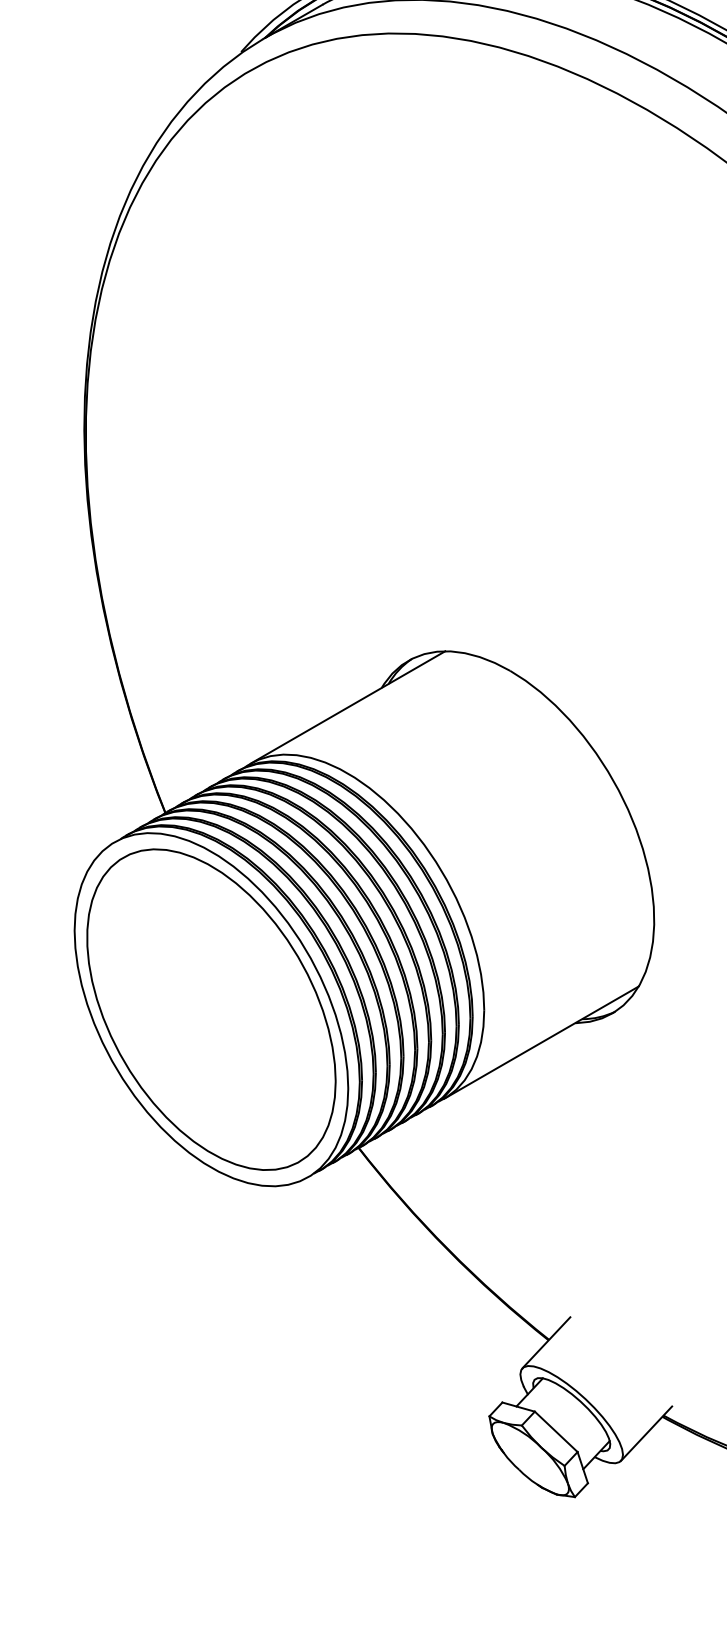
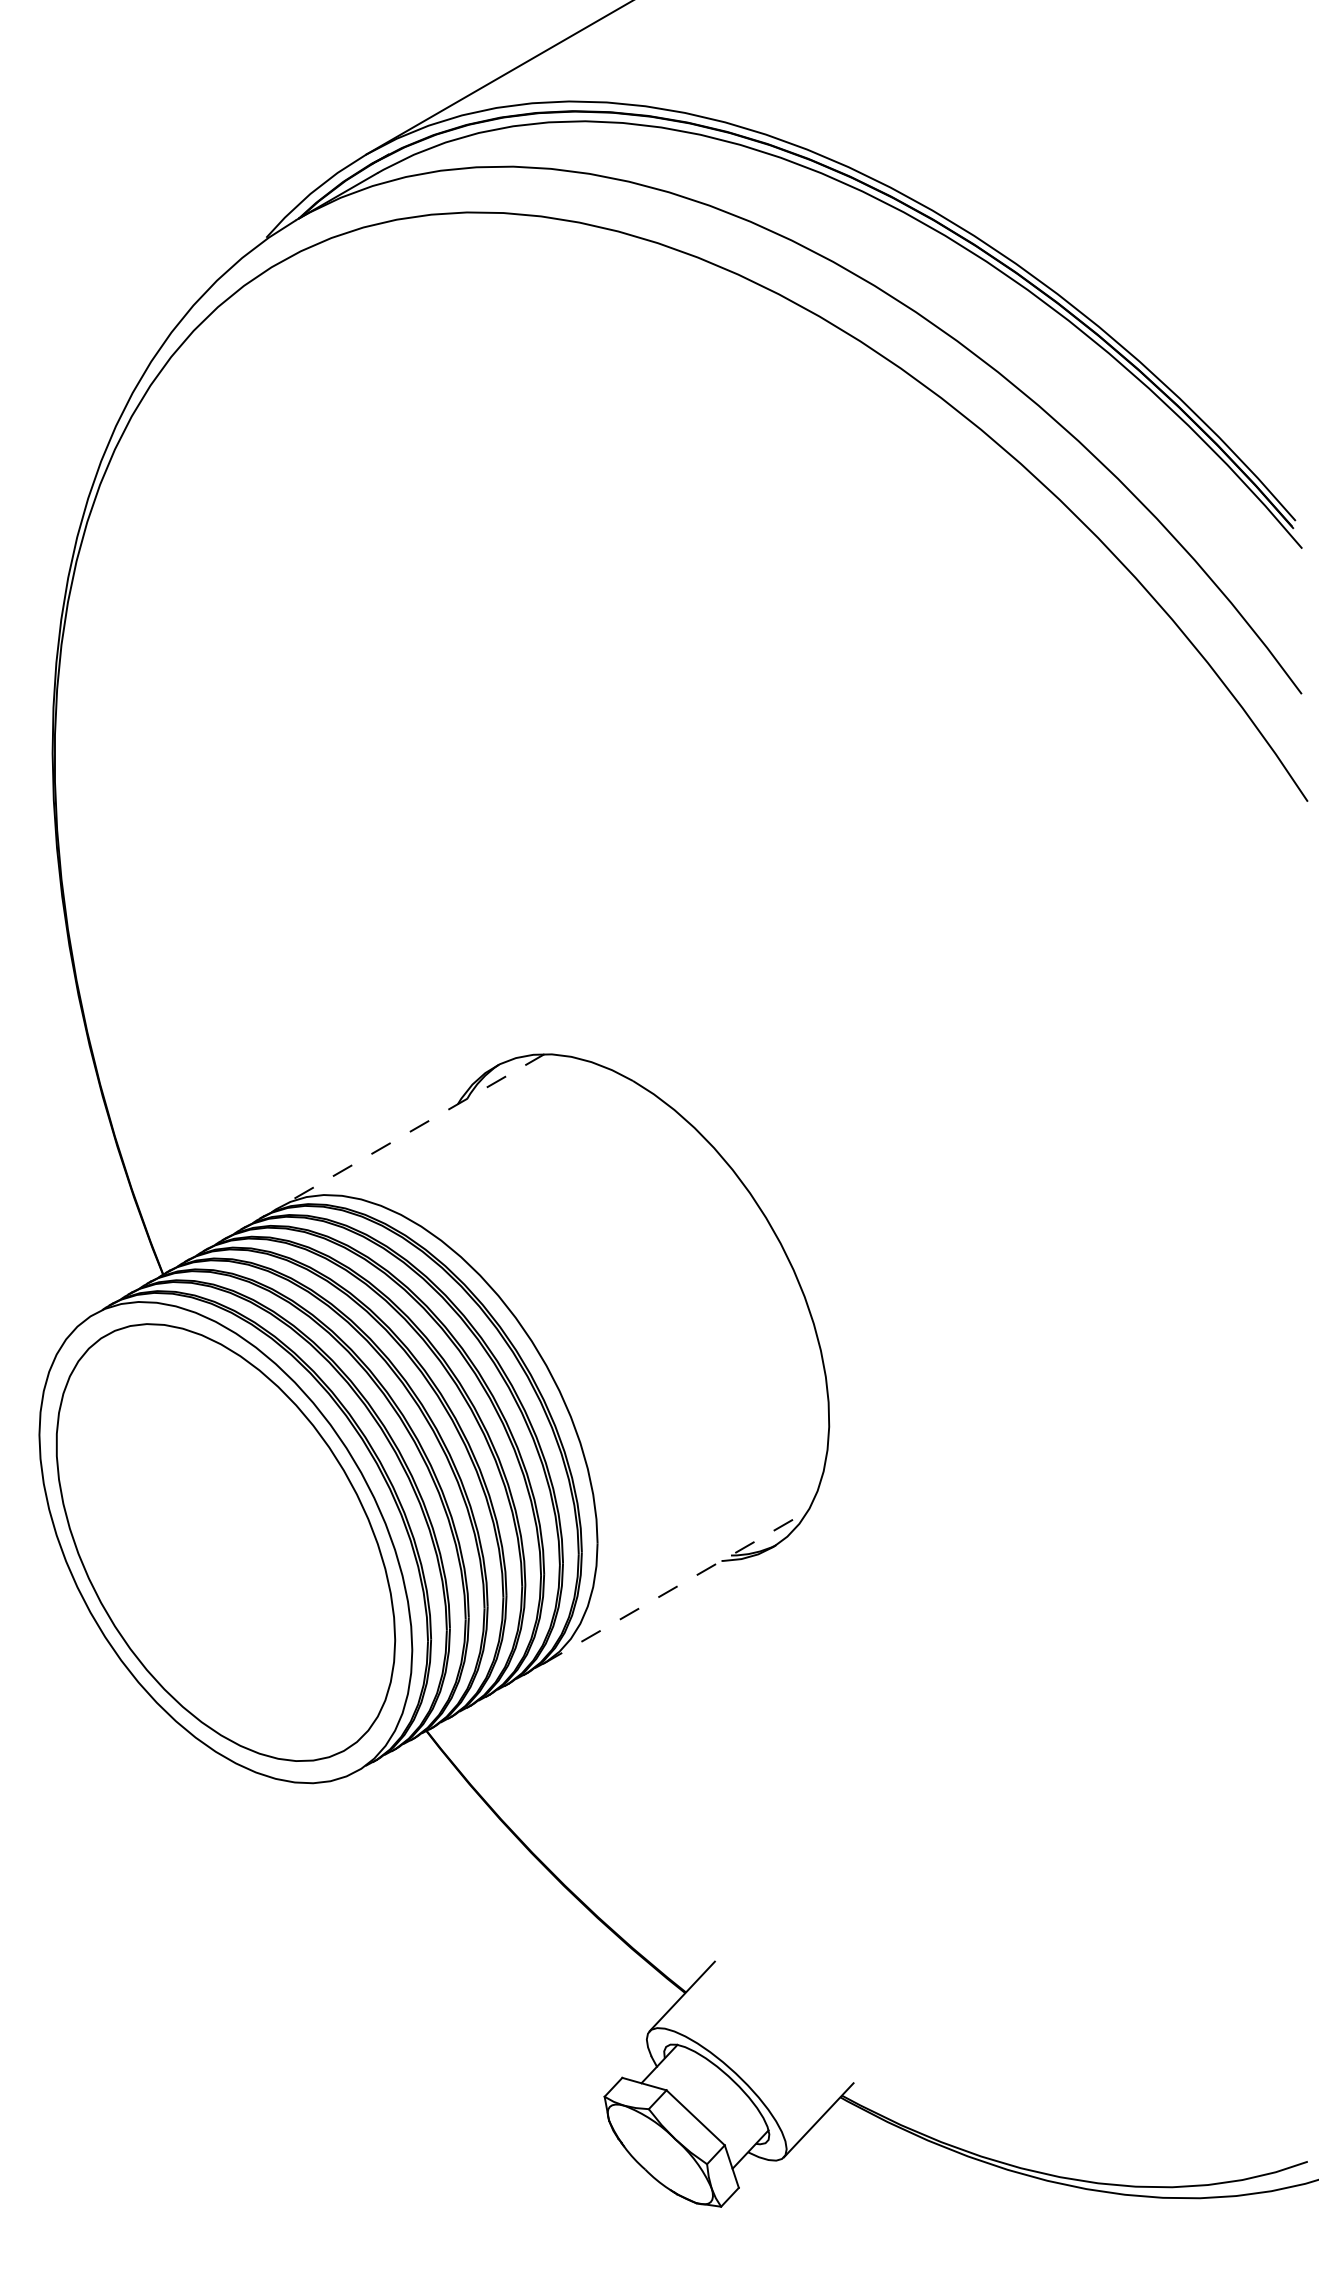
line: (347, 707) -> (411, 1131), solid -> dashed
line: (542, 1042) -> (676, 1587), solid -> dashed

